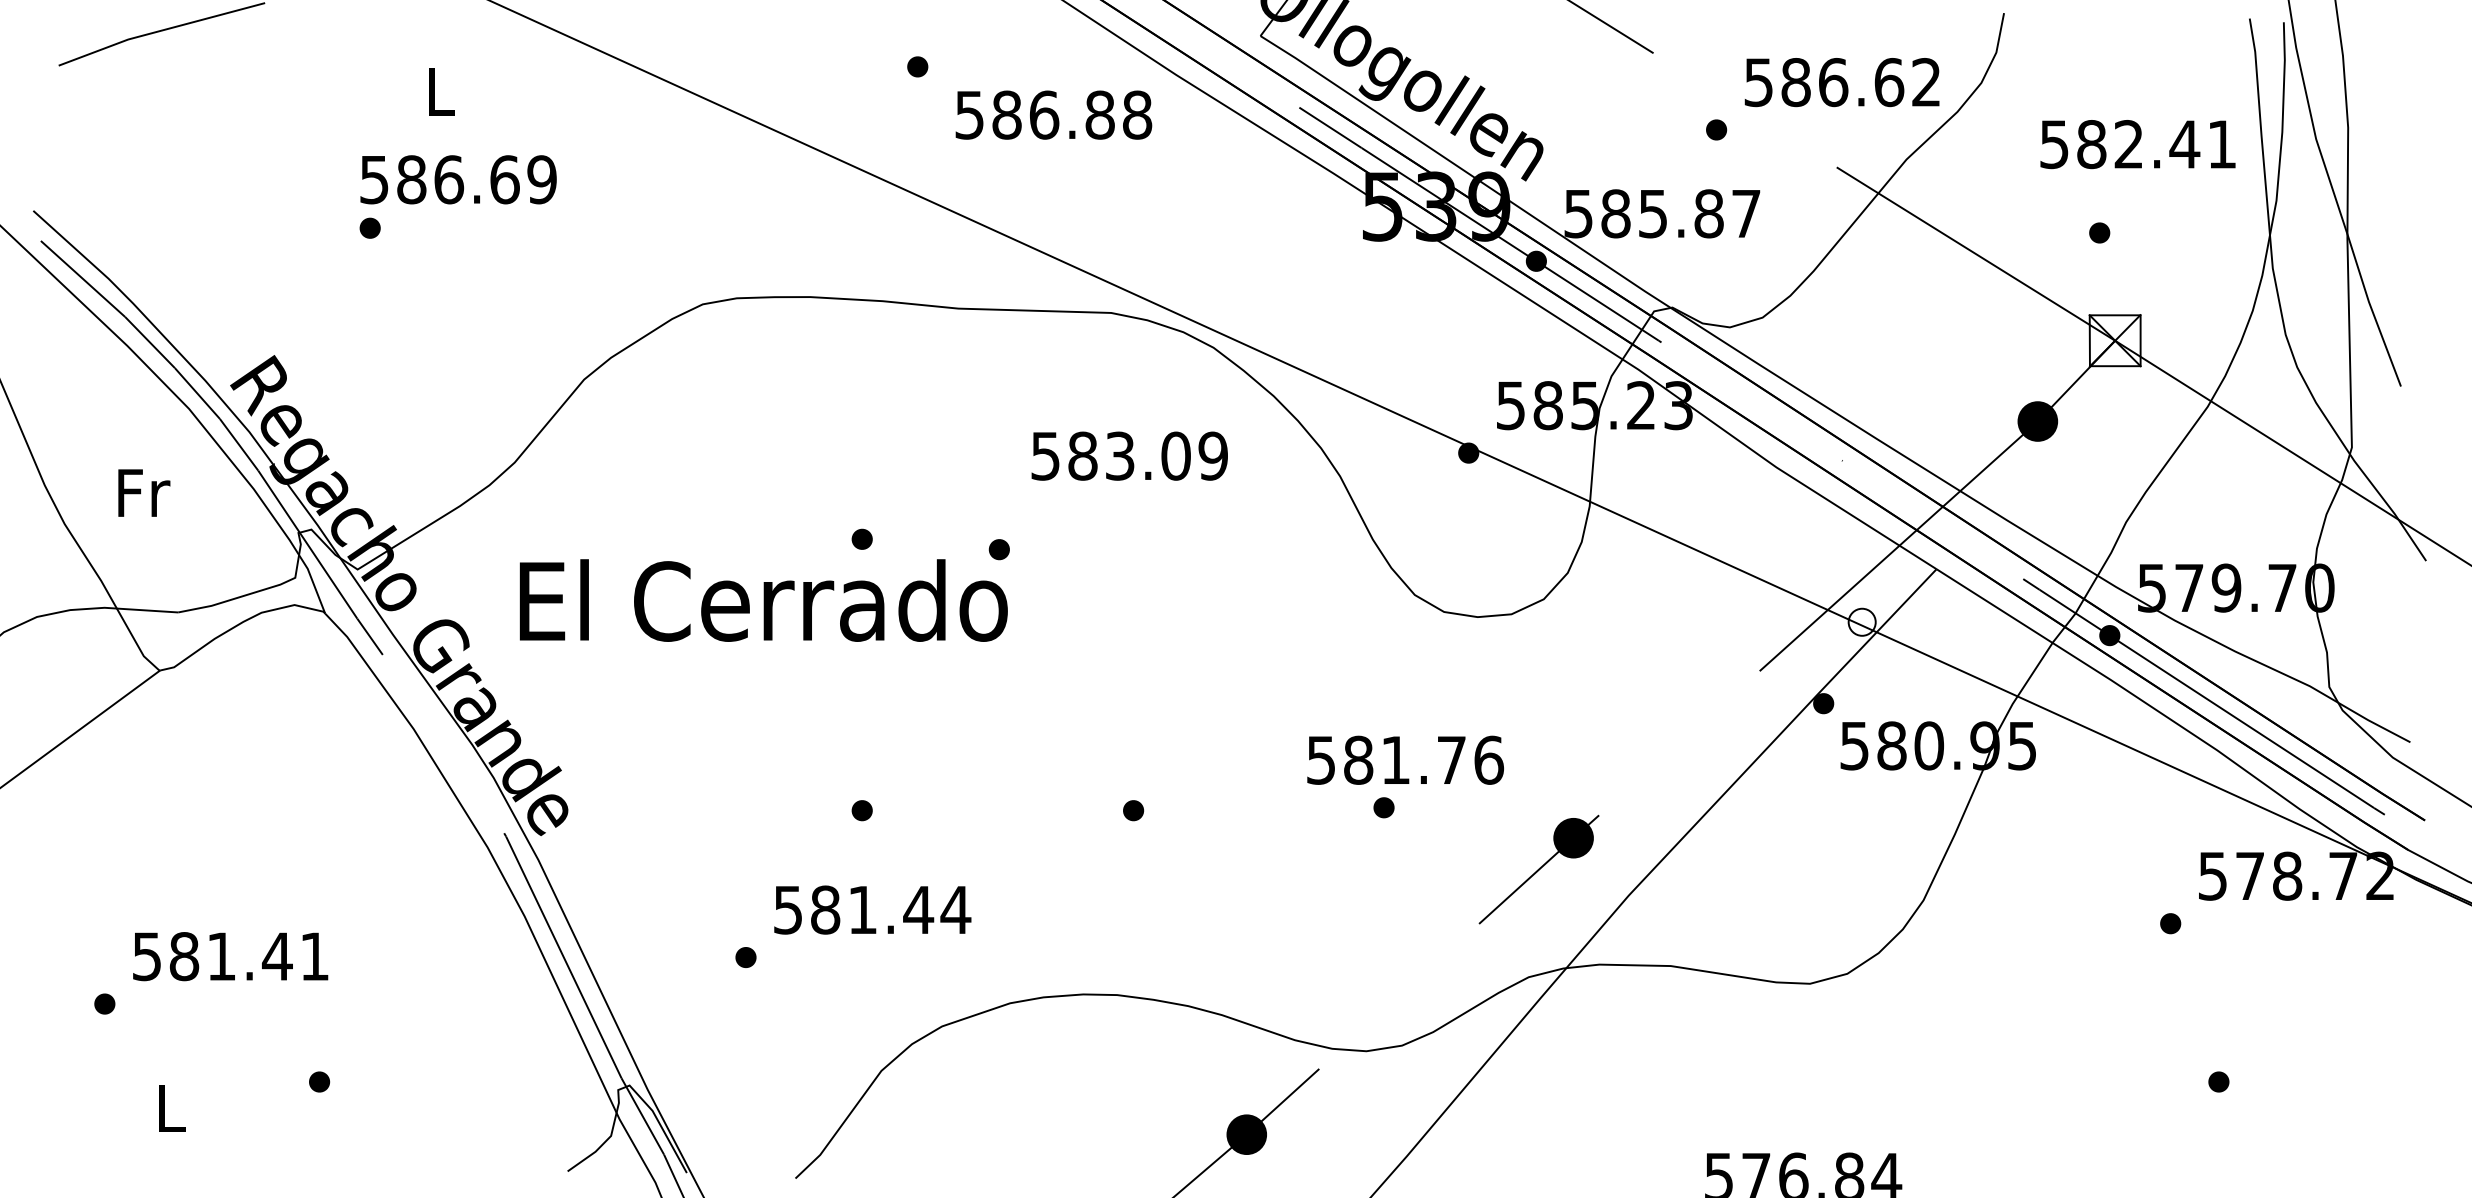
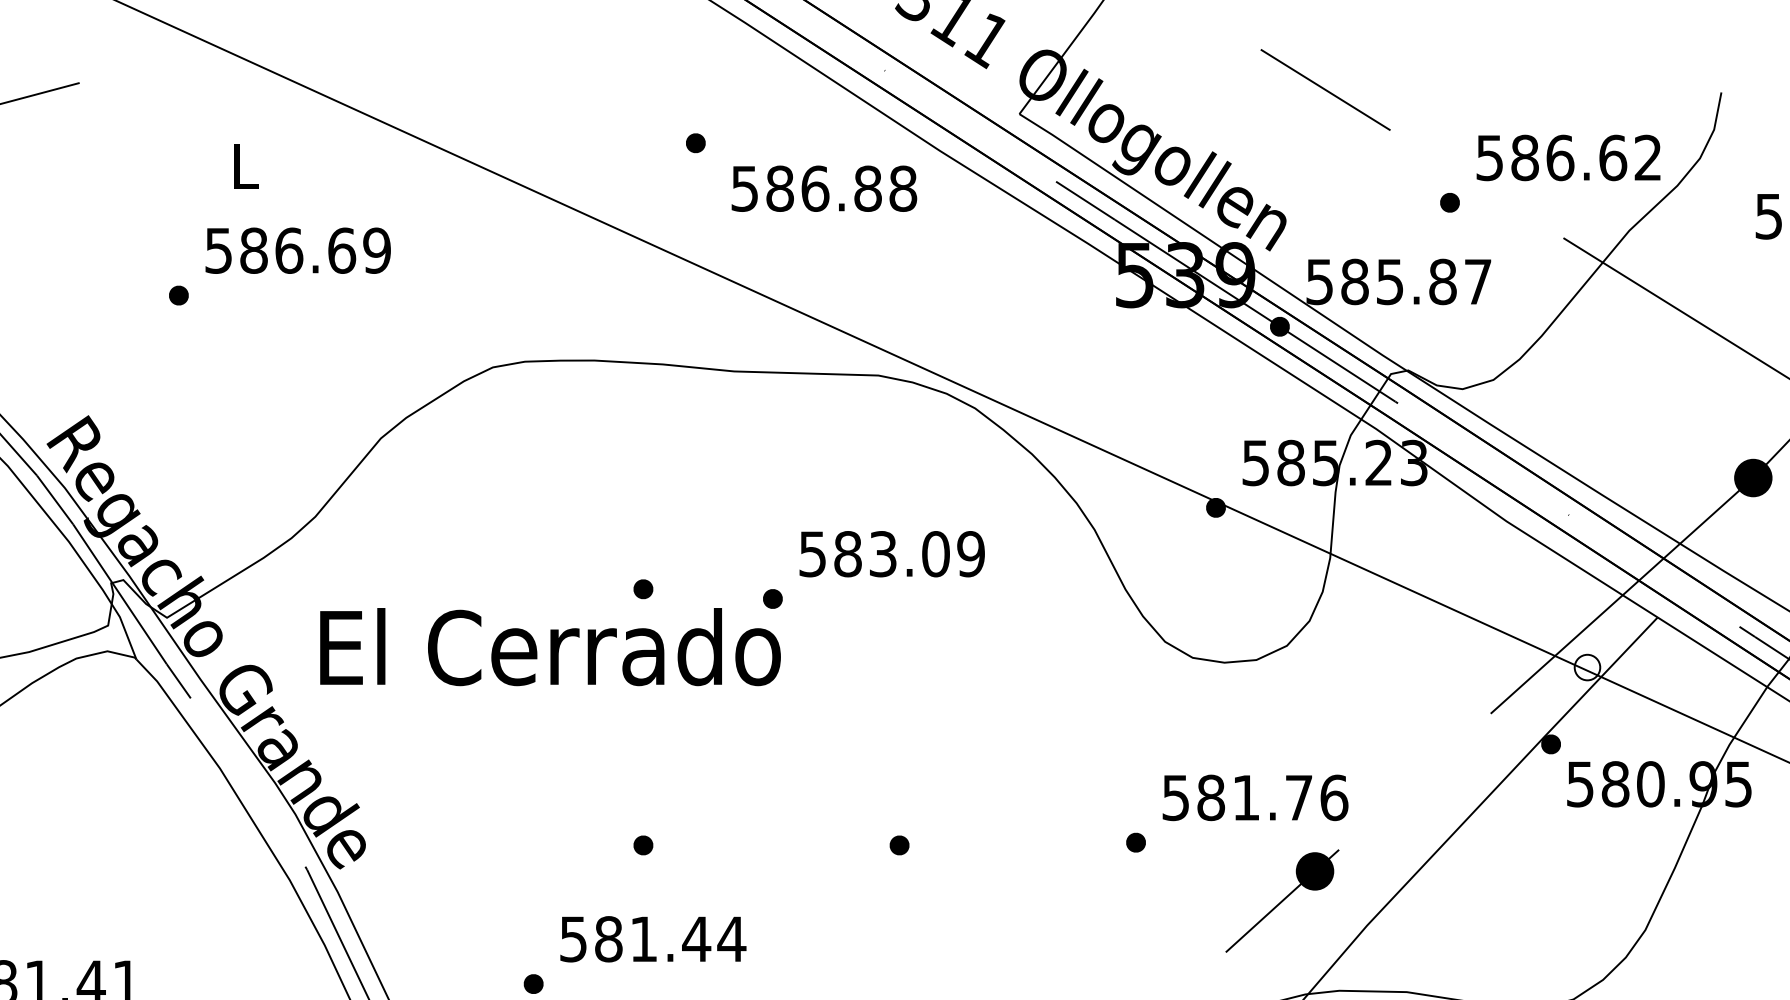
text: (458, 179) -> (298, 250), moved
text: (1129, 455) -> (891, 553), moved
text: (1405, 759) -> (1255, 797), moved

